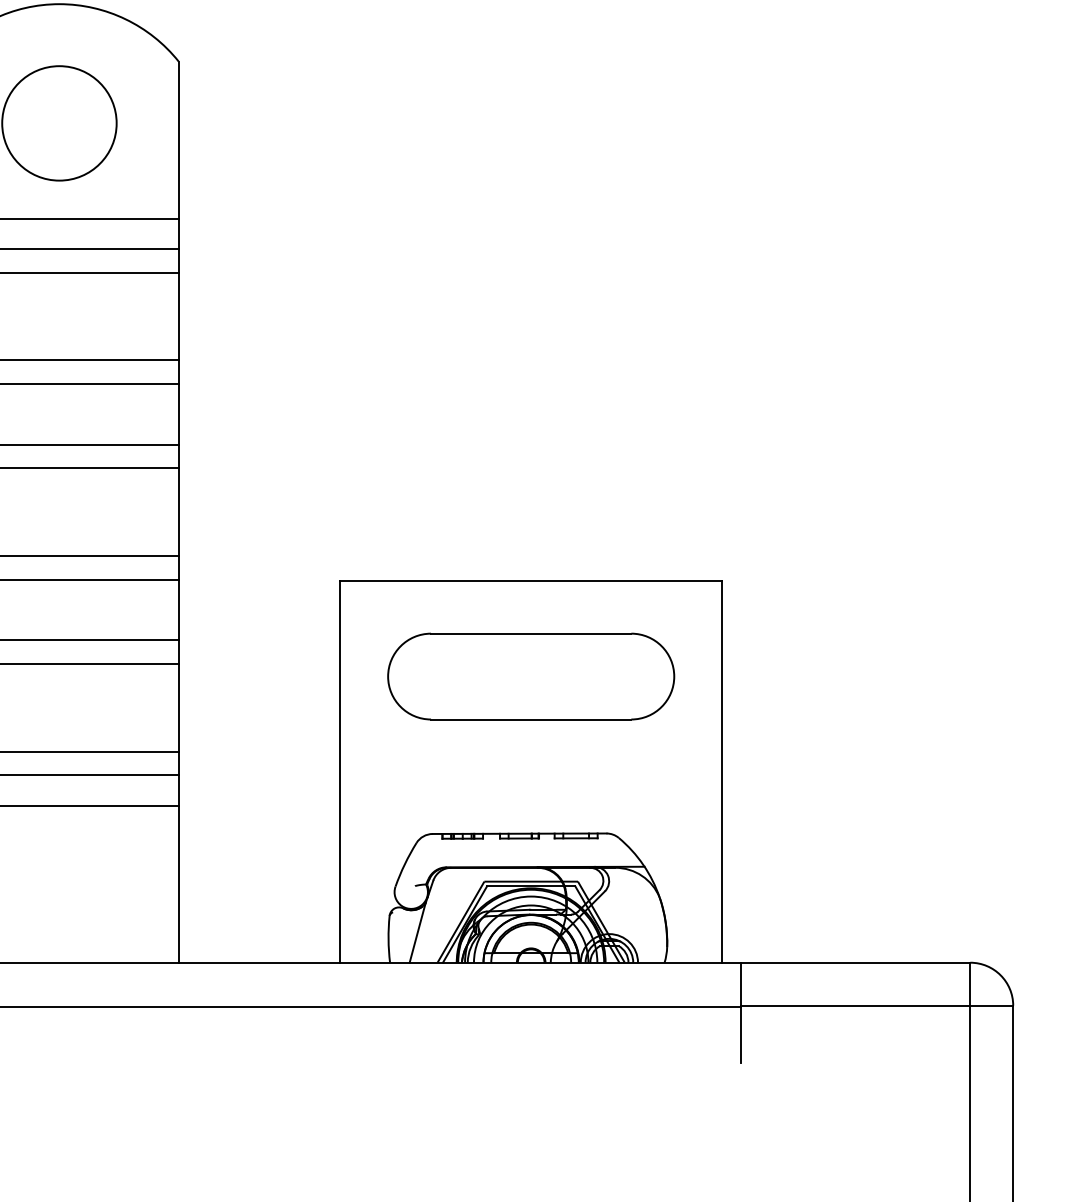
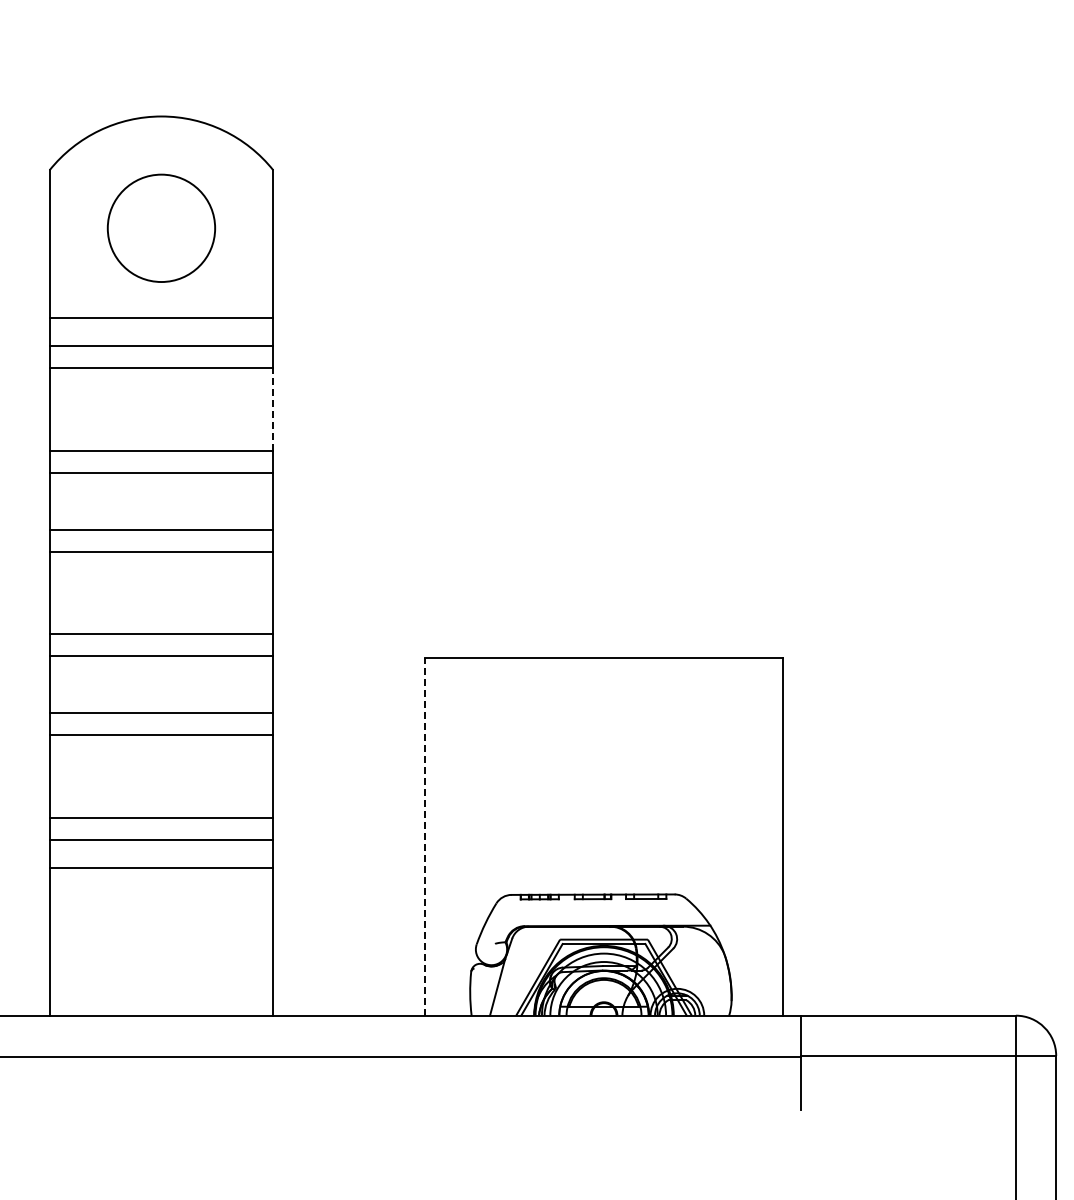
line: (178, 316) -> (273, 409), solid -> dashed
part: (530, 676) -> (603, 747), removed
line: (340, 771) -> (425, 836), solid -> dashed

